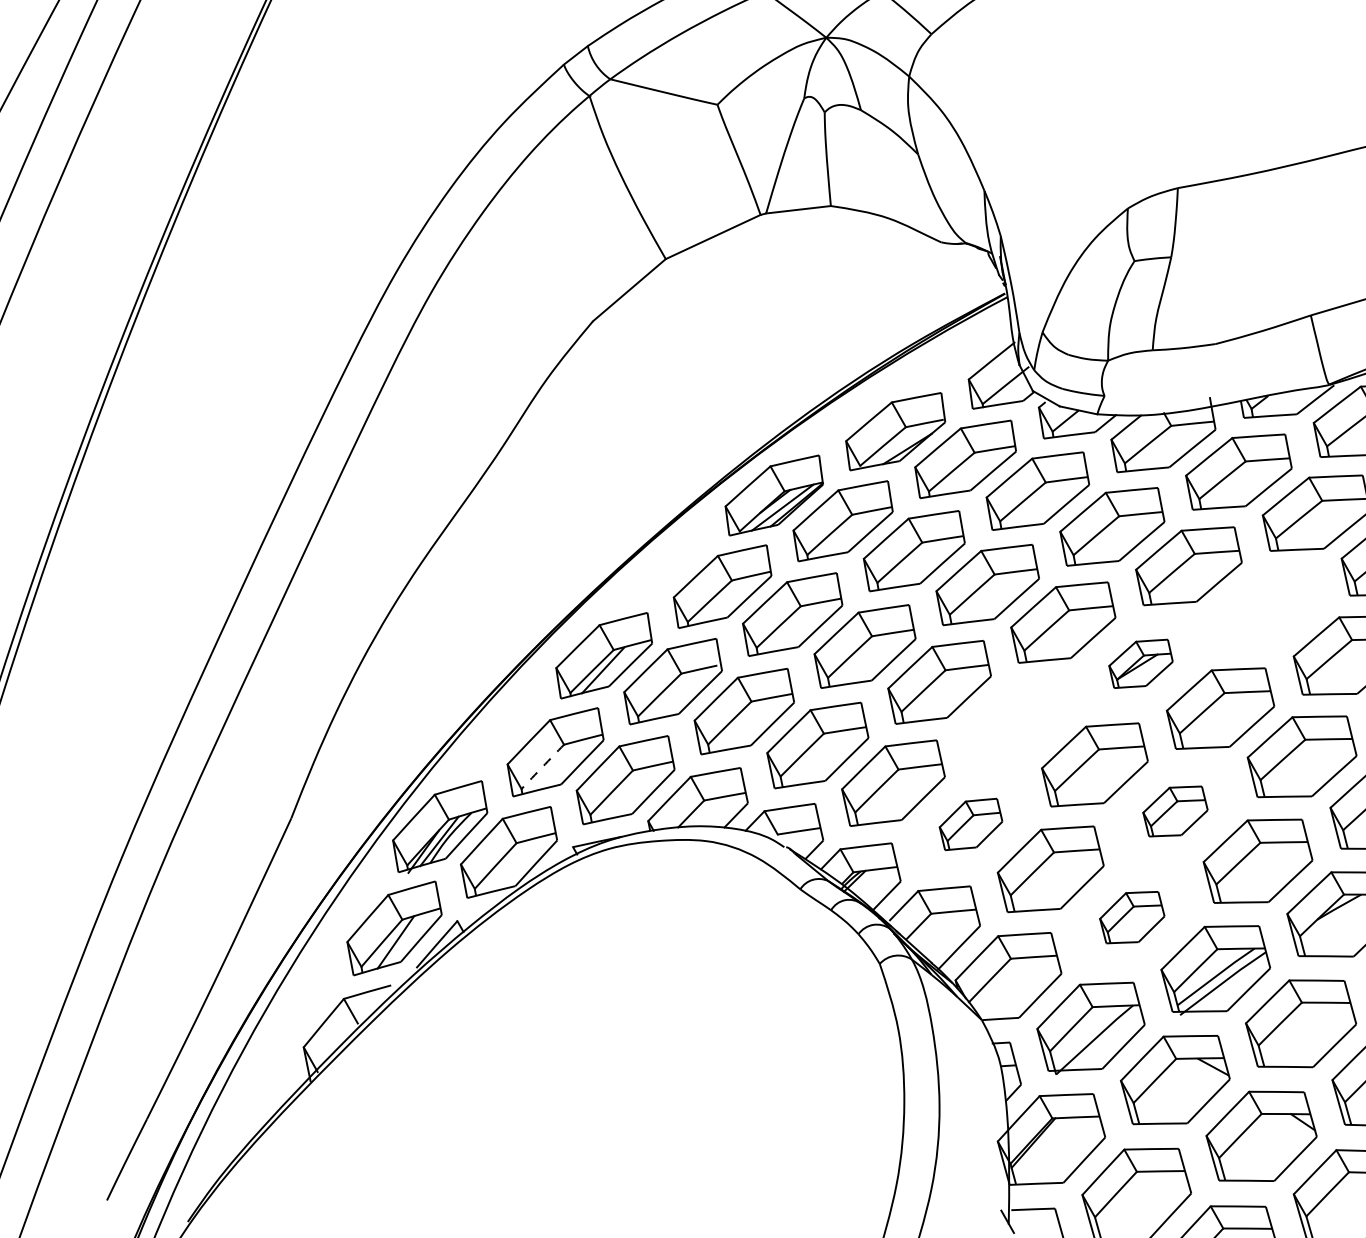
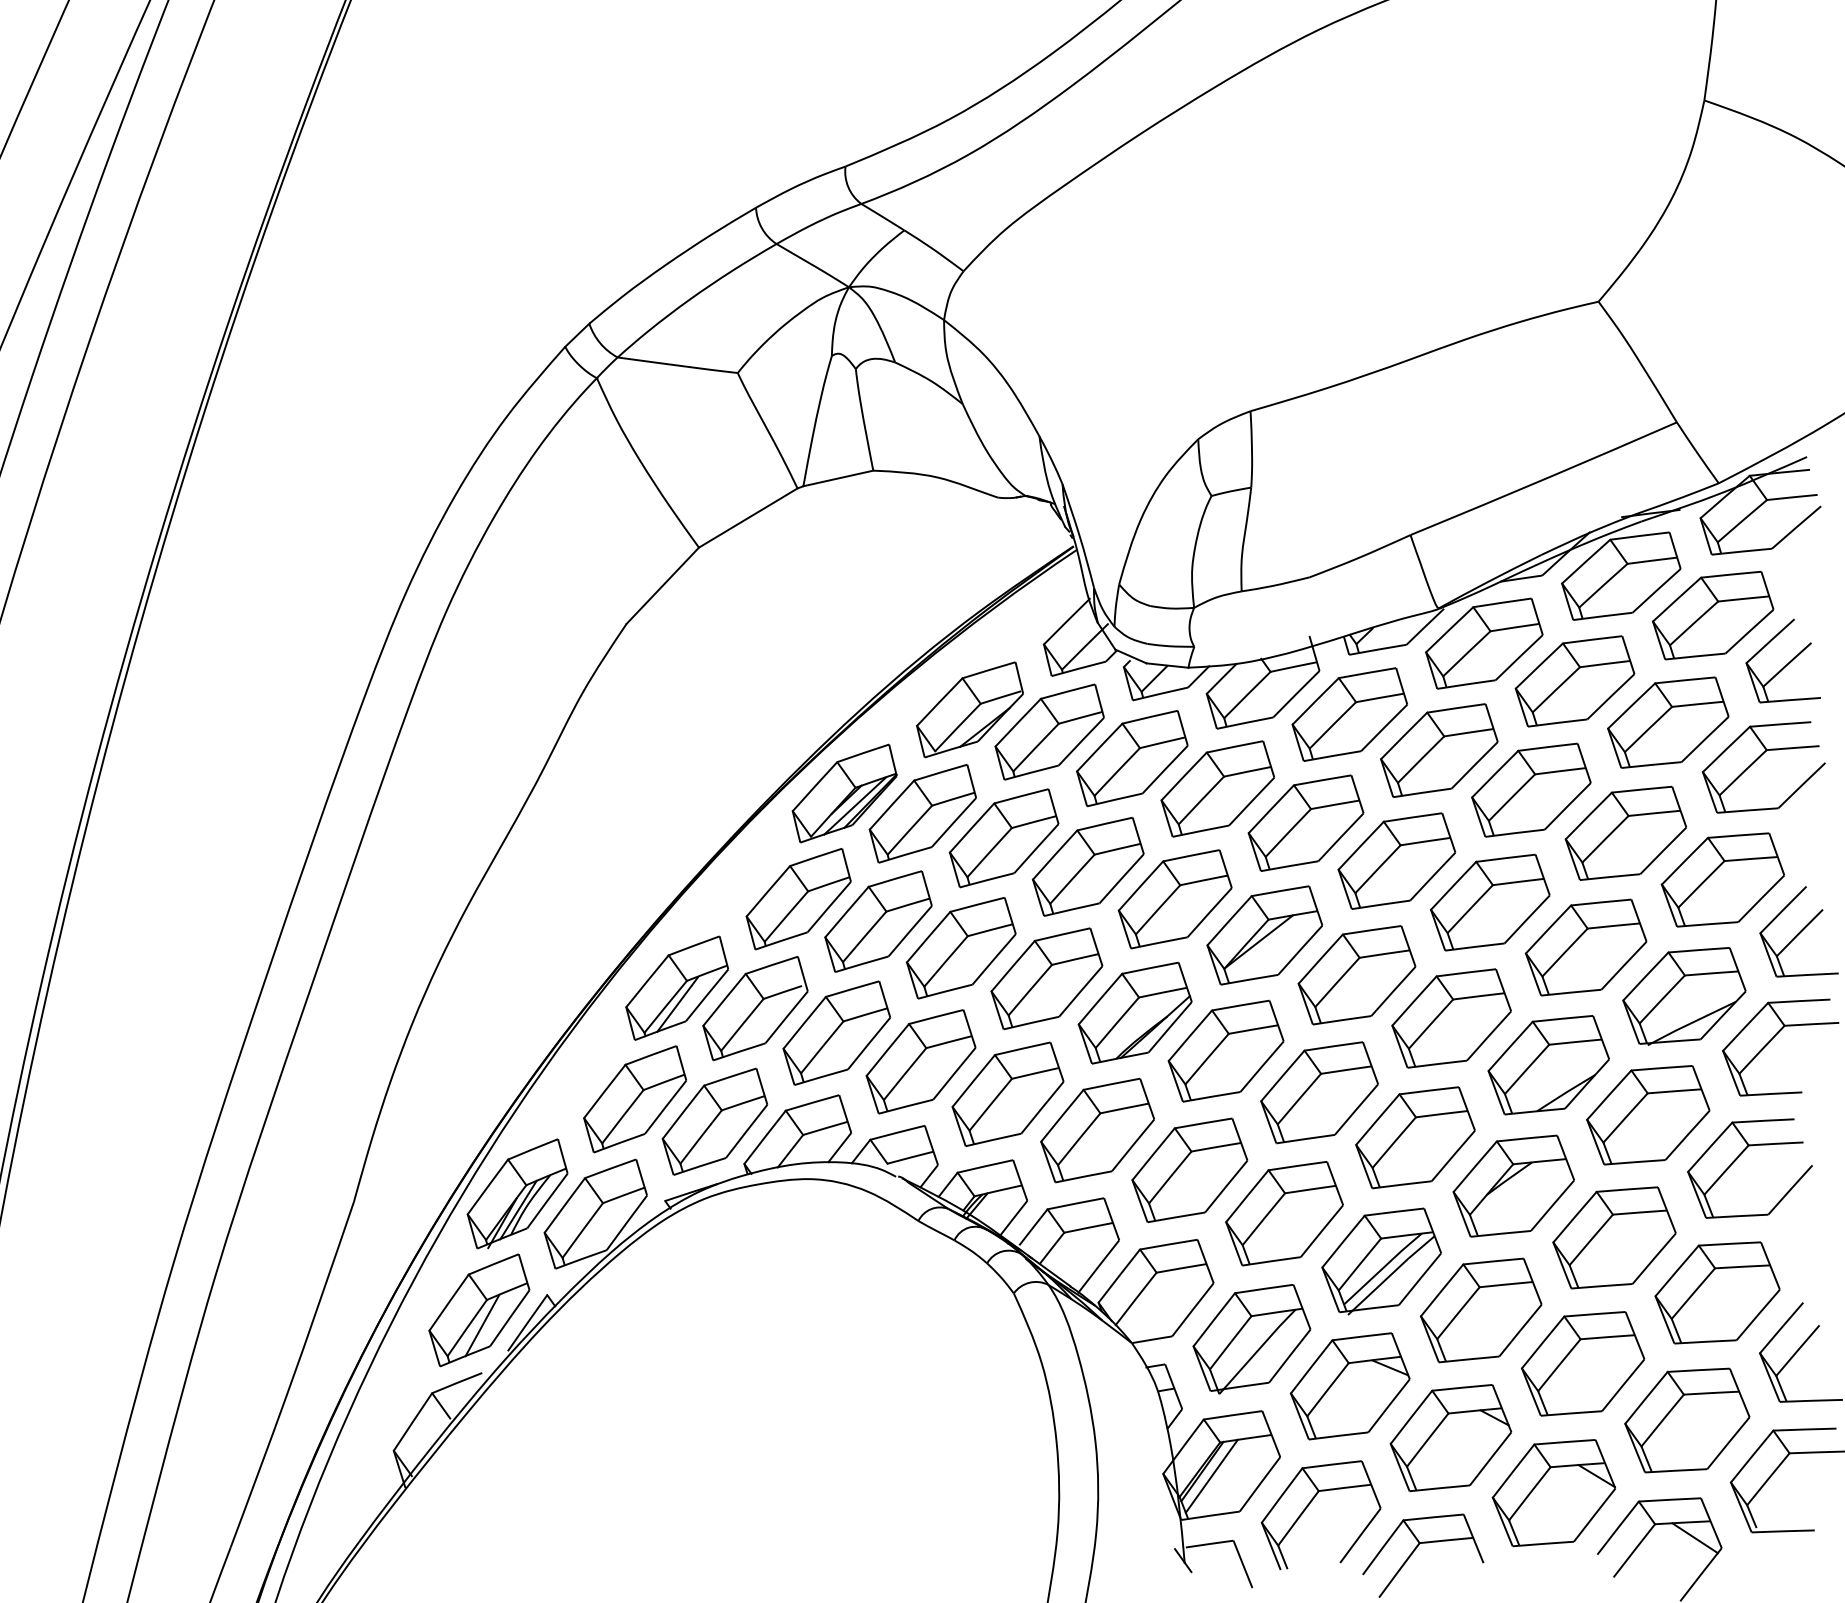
part: (1267, 608) -> (1396, 860), added
part: (1140, 663) -> (1264, 935), size x1.67
part: (1015, 721) -> (1134, 1012), added
arc: (542, 766) -> (622, 1116), dashed -> solid
part: (1175, 811) -> (1319, 1092), size x1.67
part: (970, 824) -> (1097, 1130), size x1.67
part: (1132, 917) -> (1284, 1213), size x1.67
line: (1041, 1147) -> (1211, 1475), added

